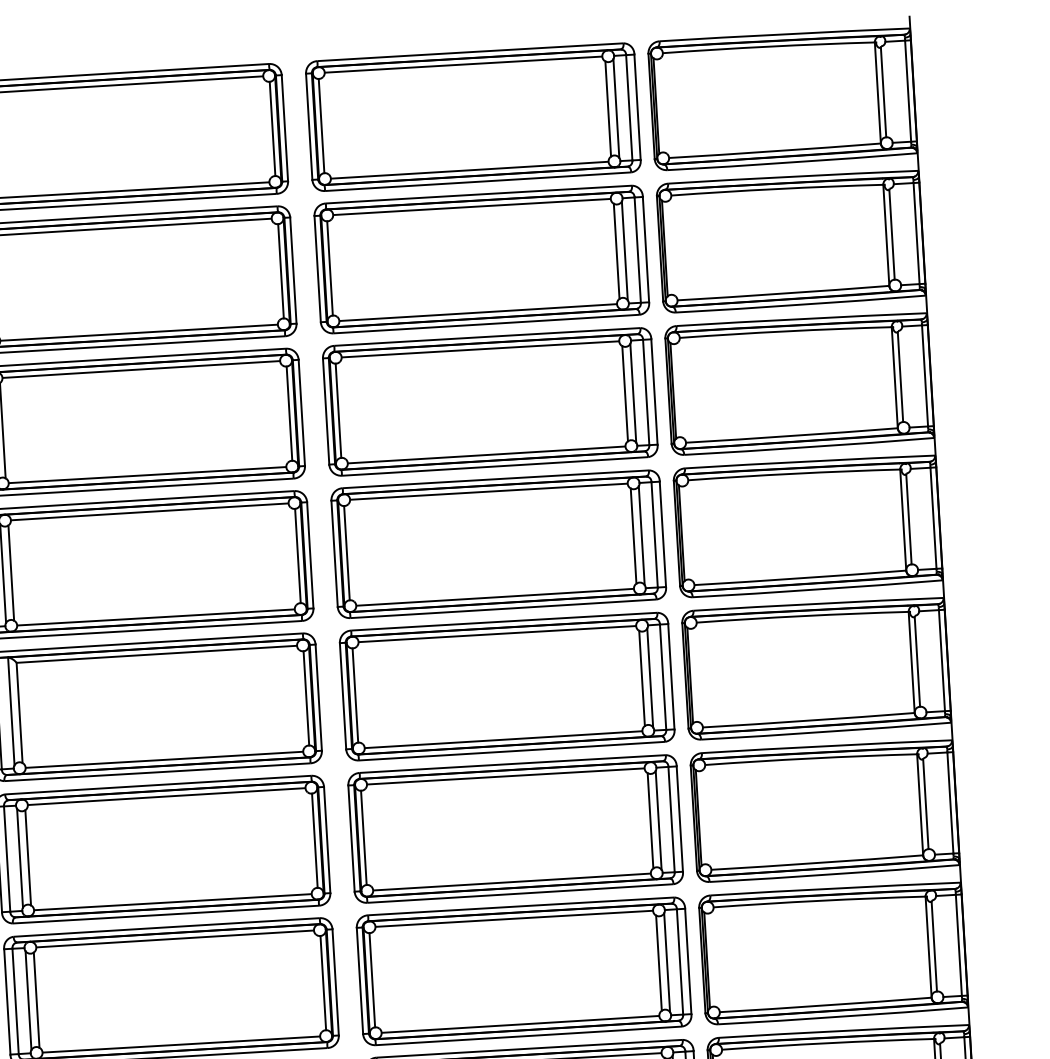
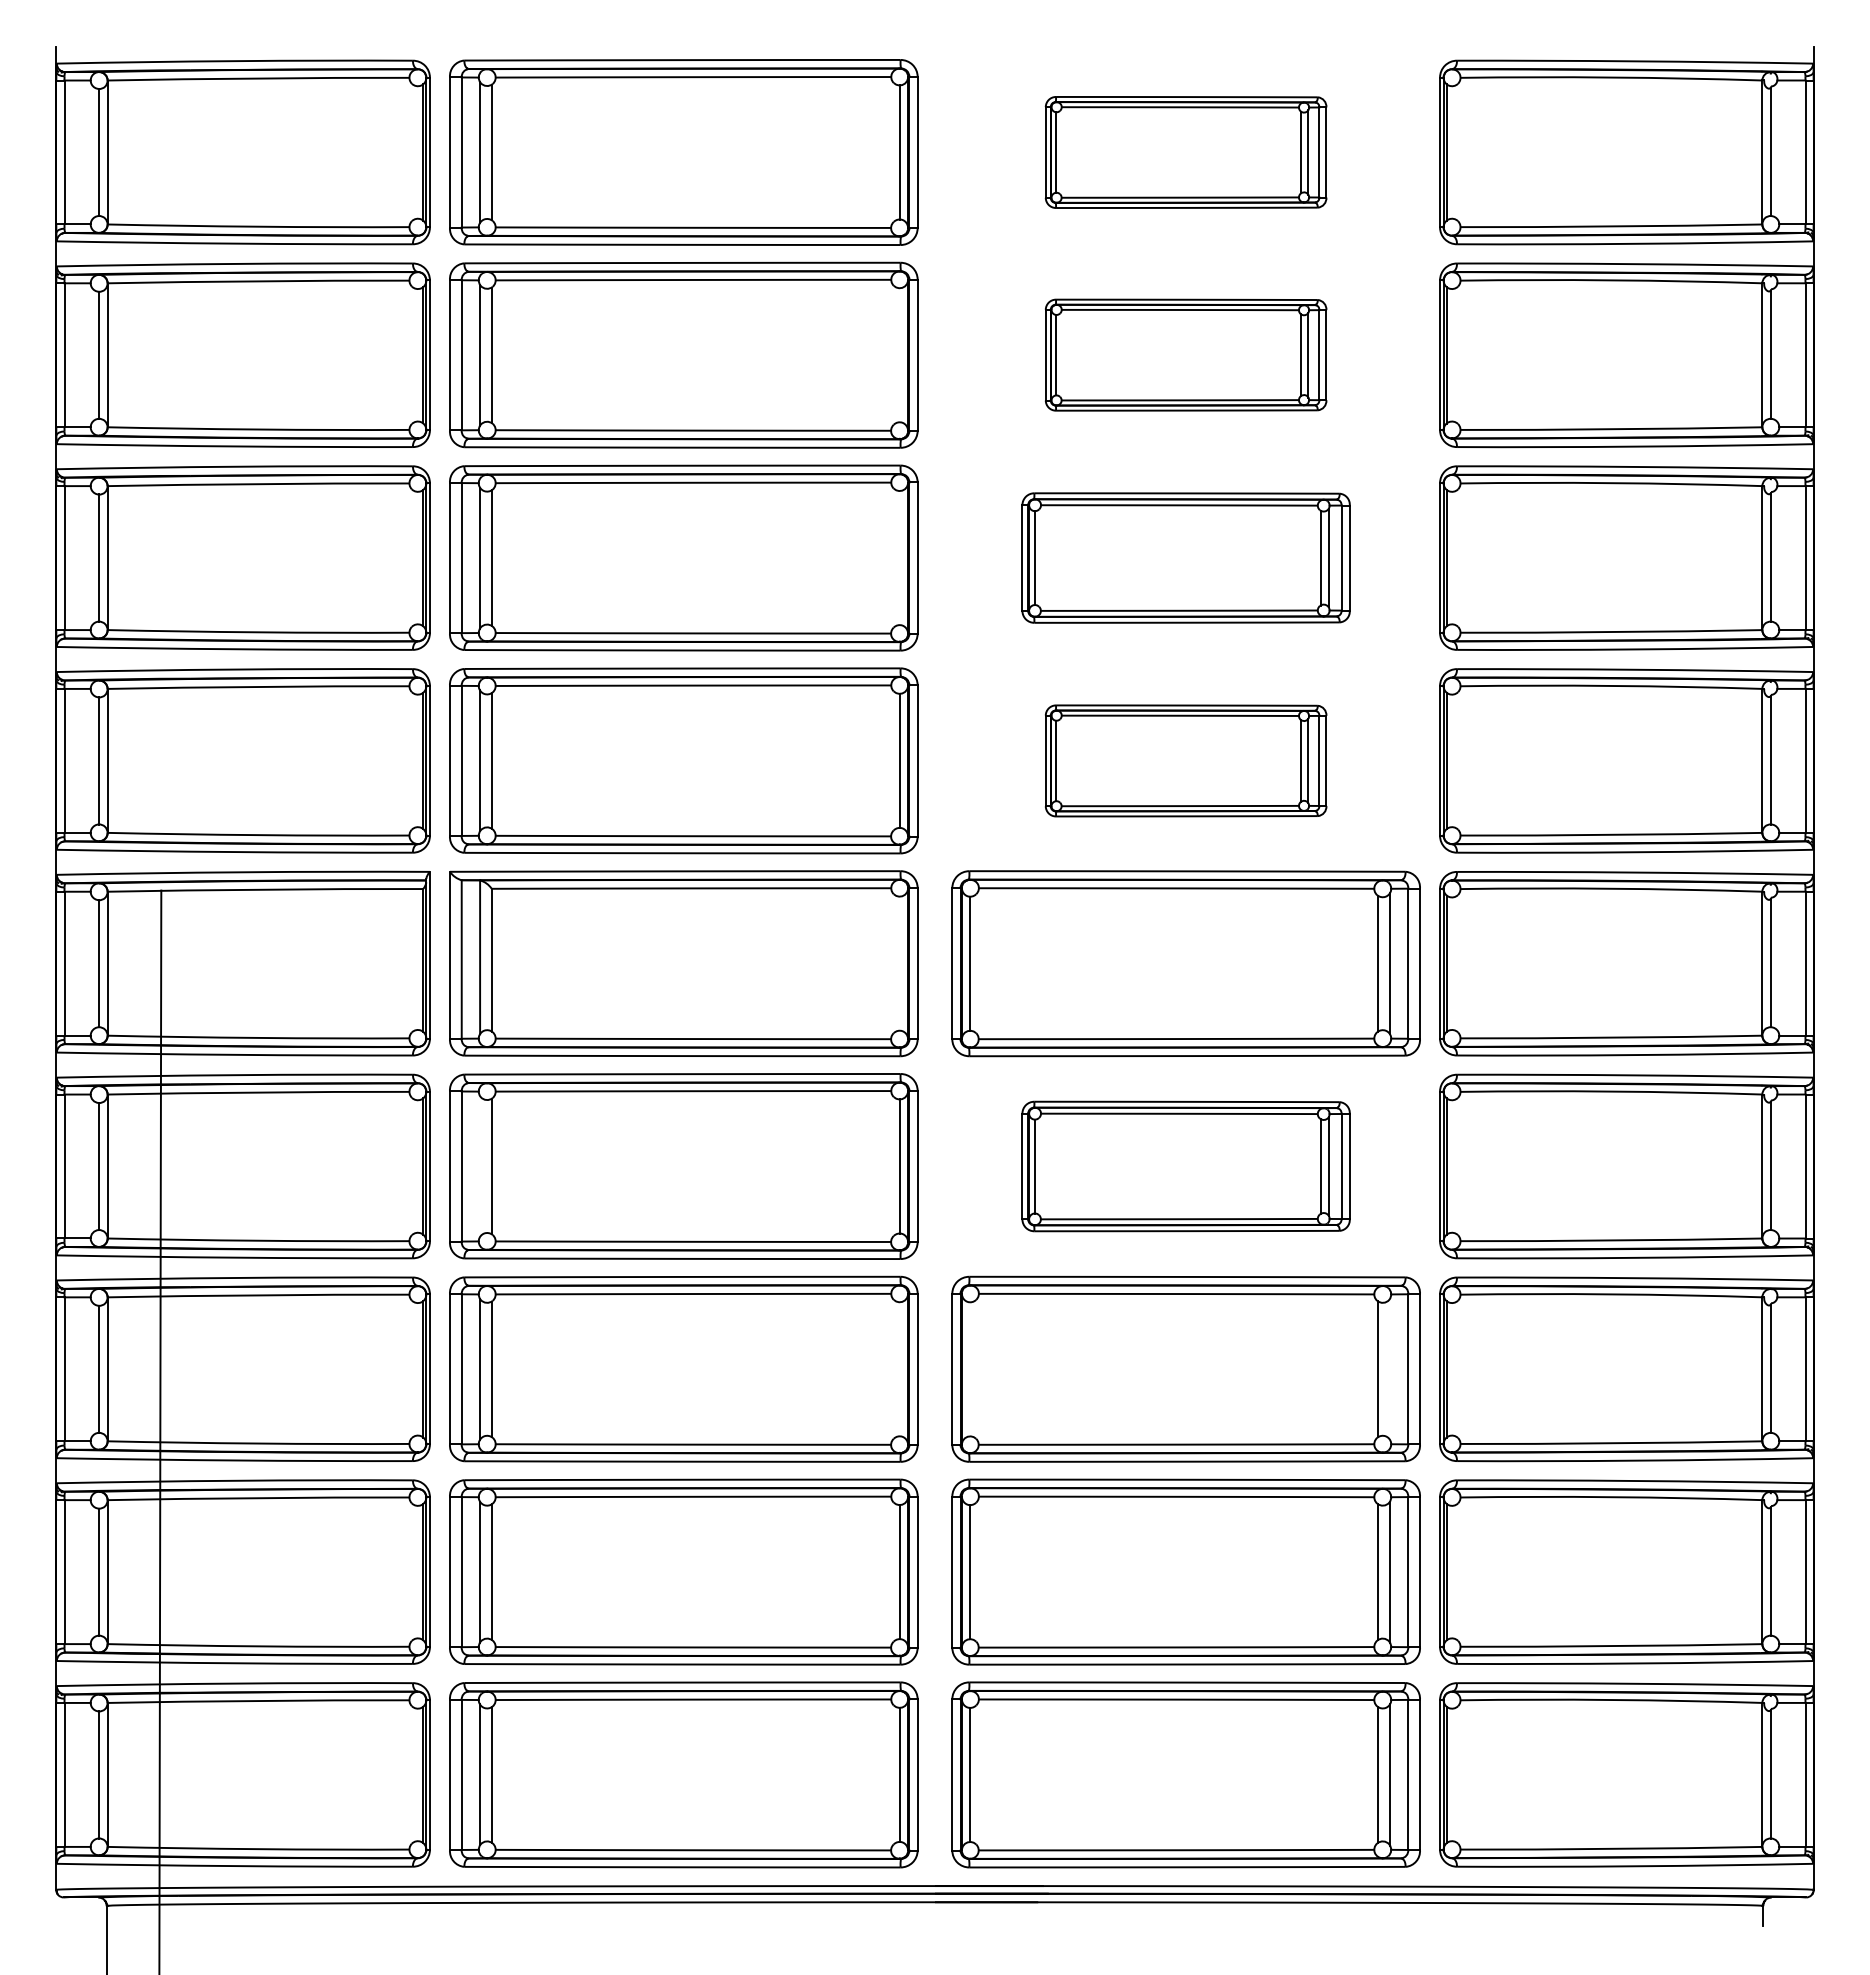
part: (472, 117) -> (1185, 152), size x0.6
part: (481, 258) -> (1185, 354), size x0.6
line: (281, 271) -> (900, 355), removed
part: (489, 401) -> (1185, 557), size x0.7
line: (289, 413) -> (900, 557), removed
part: (498, 543) -> (1185, 760), size x0.6
line: (306, 698) -> (900, 963), removed
part: (515, 828) -> (1185, 1166), size x0.7
line: (20, 858) -> (480, 1166), removed
line: (666, 962) -> (1389, 1368), removed
line: (372, 980) -> (969, 1369), removed
line: (323, 983) -> (900, 1369), removed

